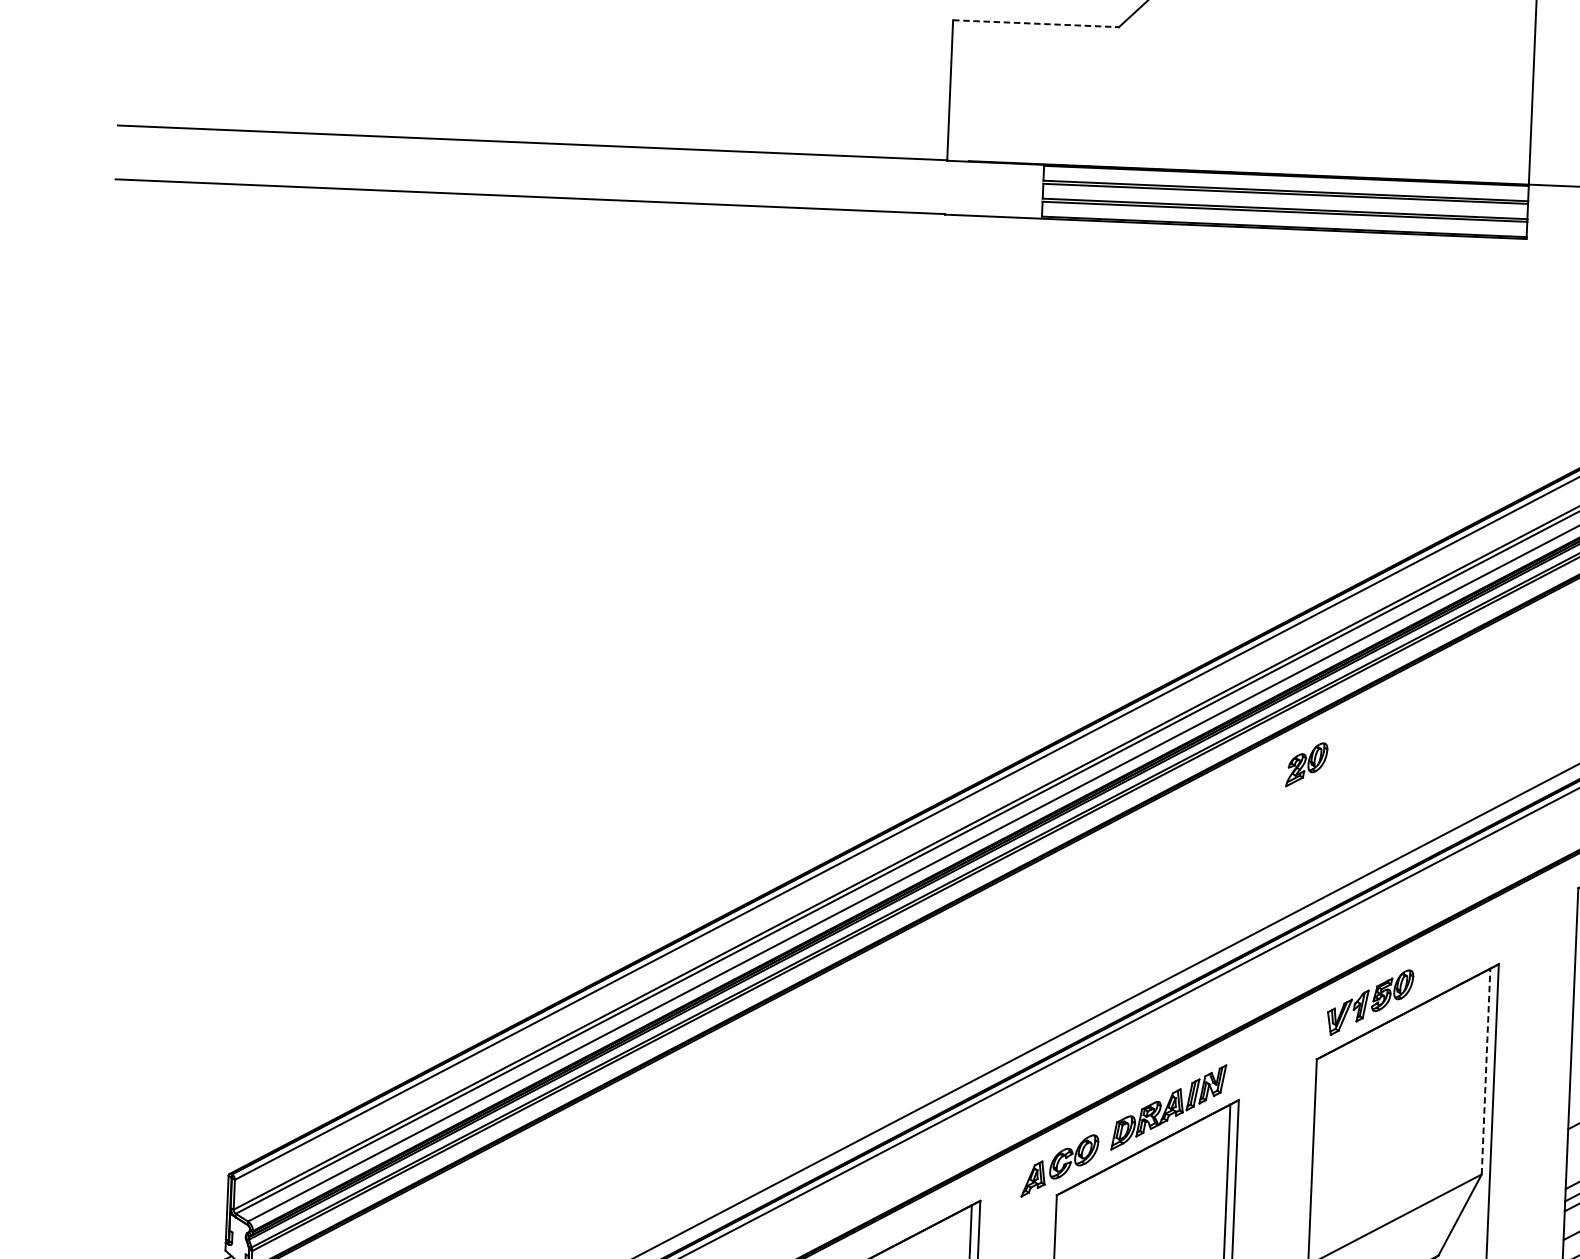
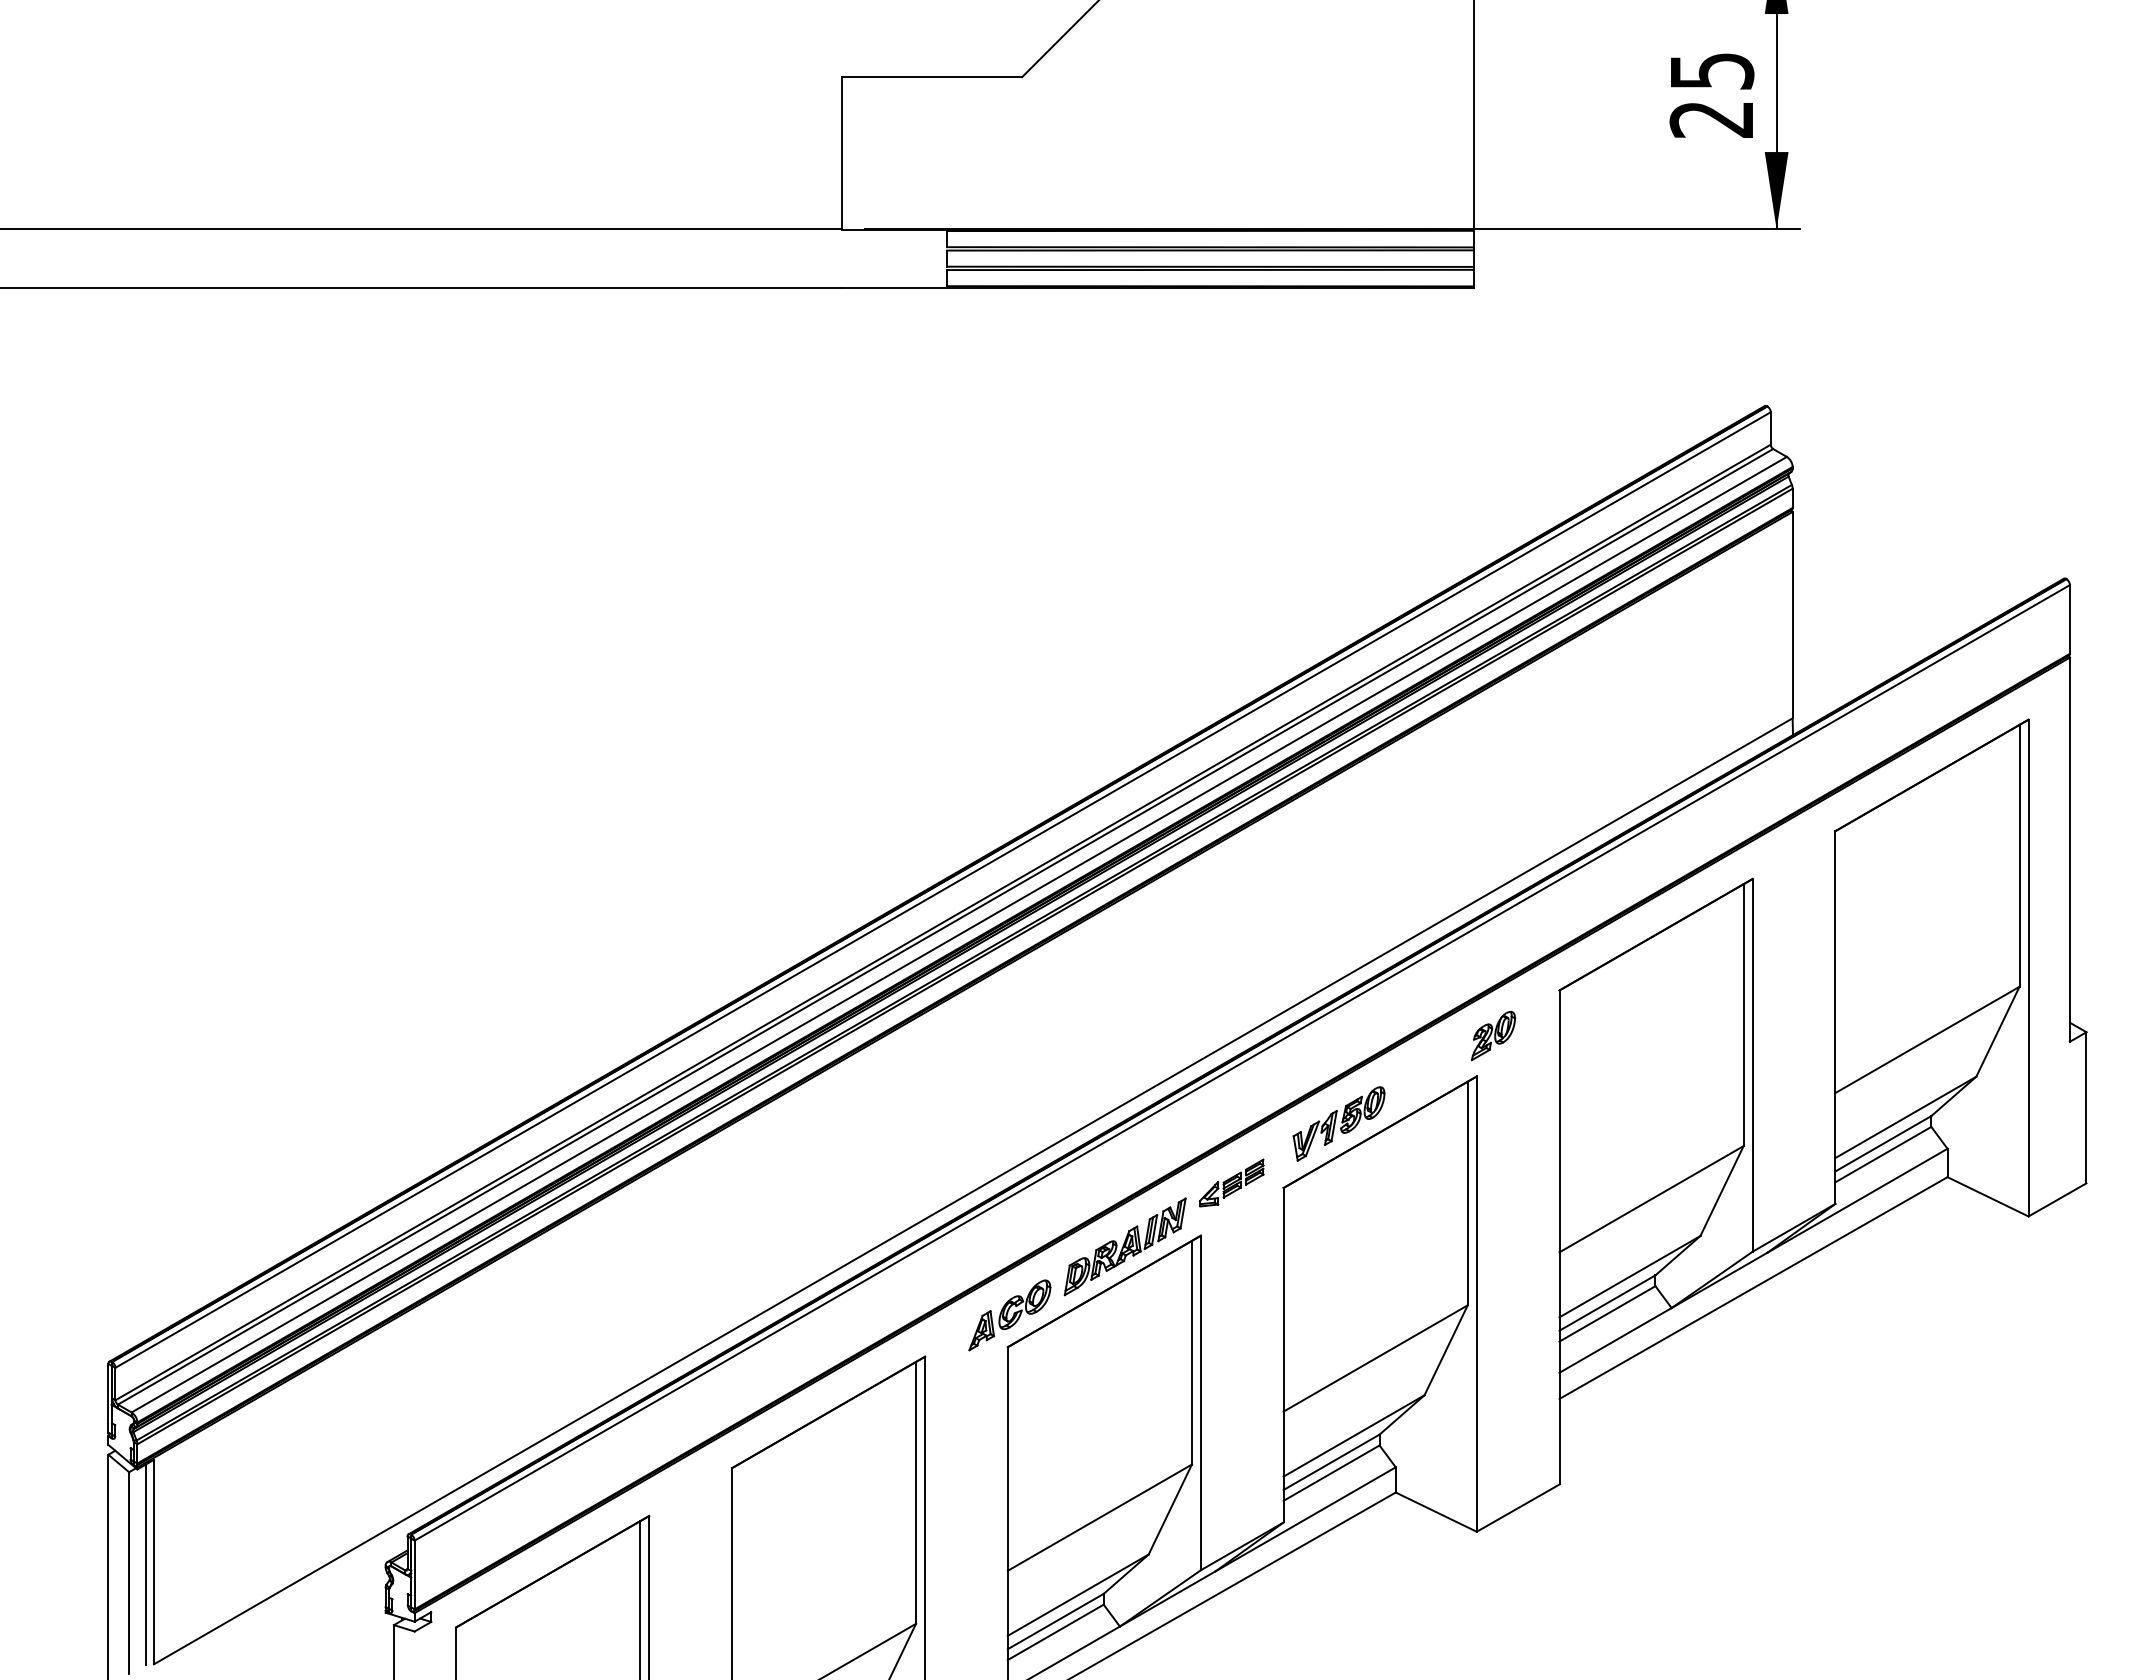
line: (1036, 24) -> (932, 77), dashed -> solid
part: (1306, 764) -> (1493, 1035), moved
part: (1269, 1052) -> (1231, 1182), added
line: (1485, 1071) -> (1467, 1193), dashed -> solid

